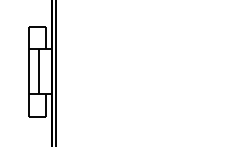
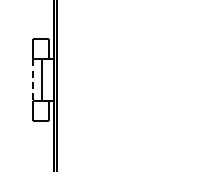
line: (29, 72) -> (33, 80), solid -> dashed

